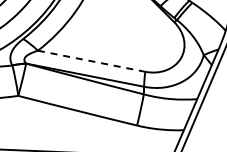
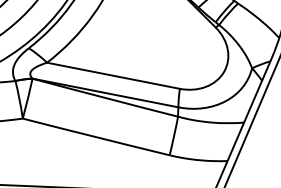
line: (91, 61) -> (113, 76), dashed -> solid

